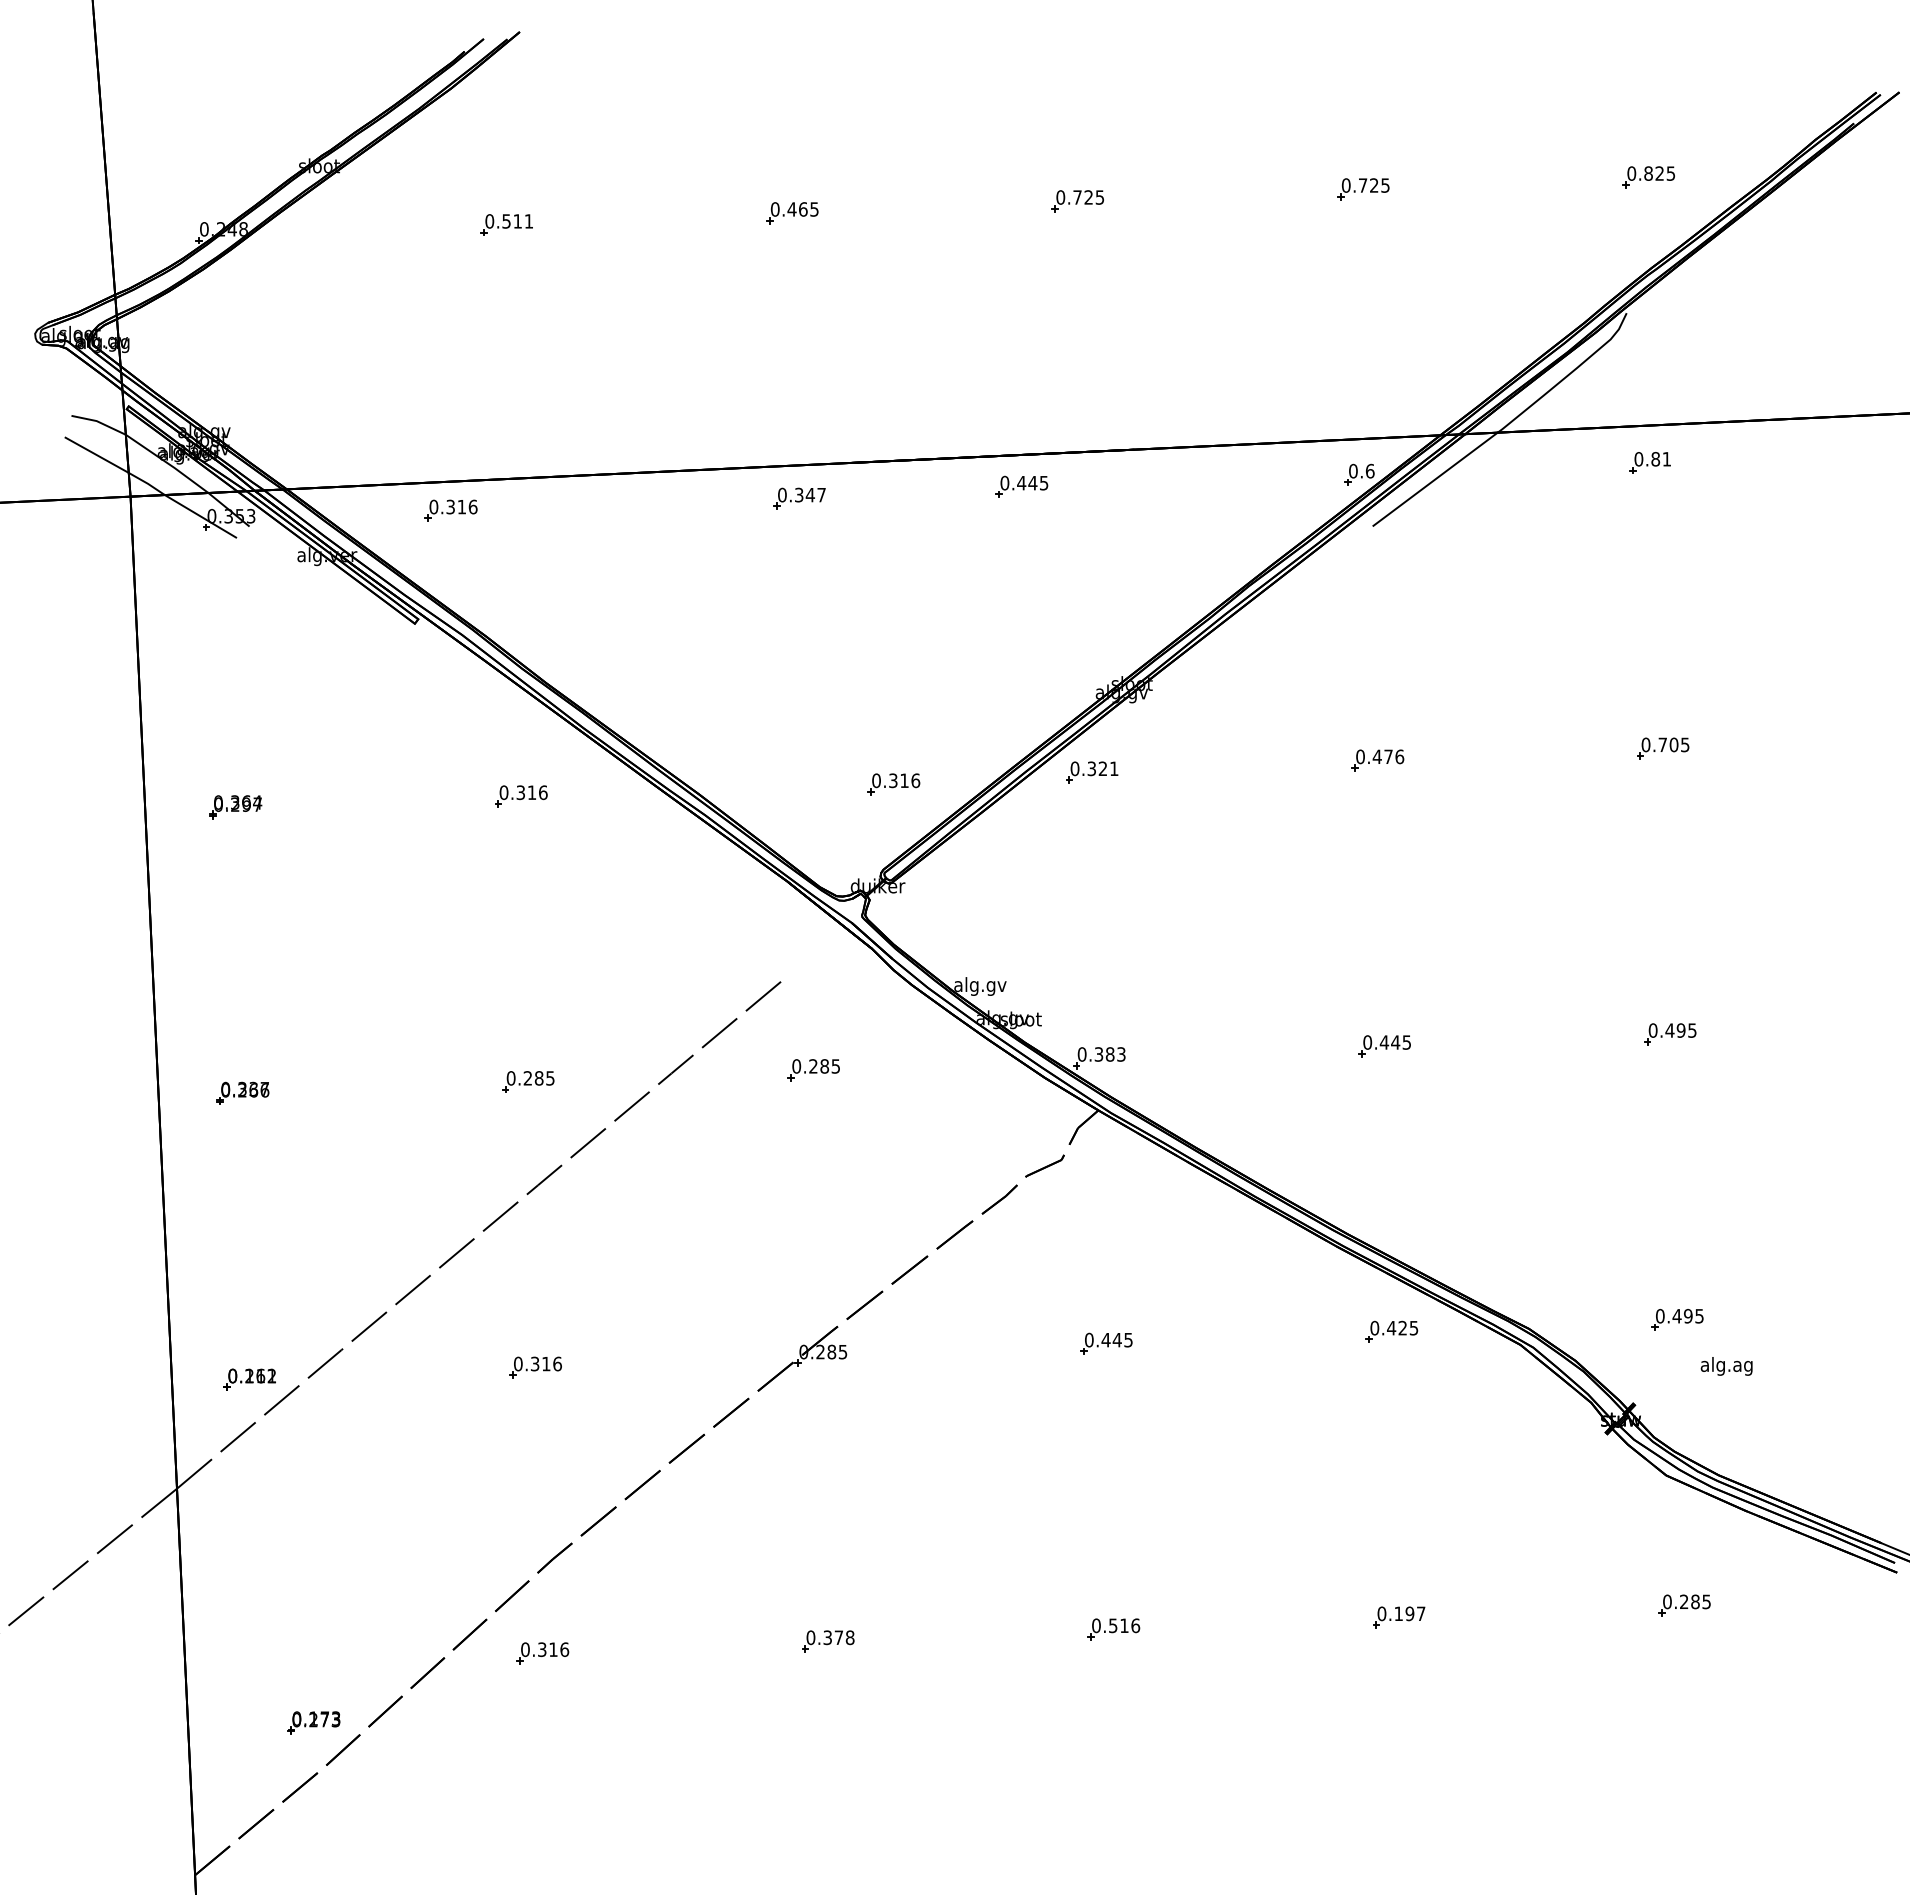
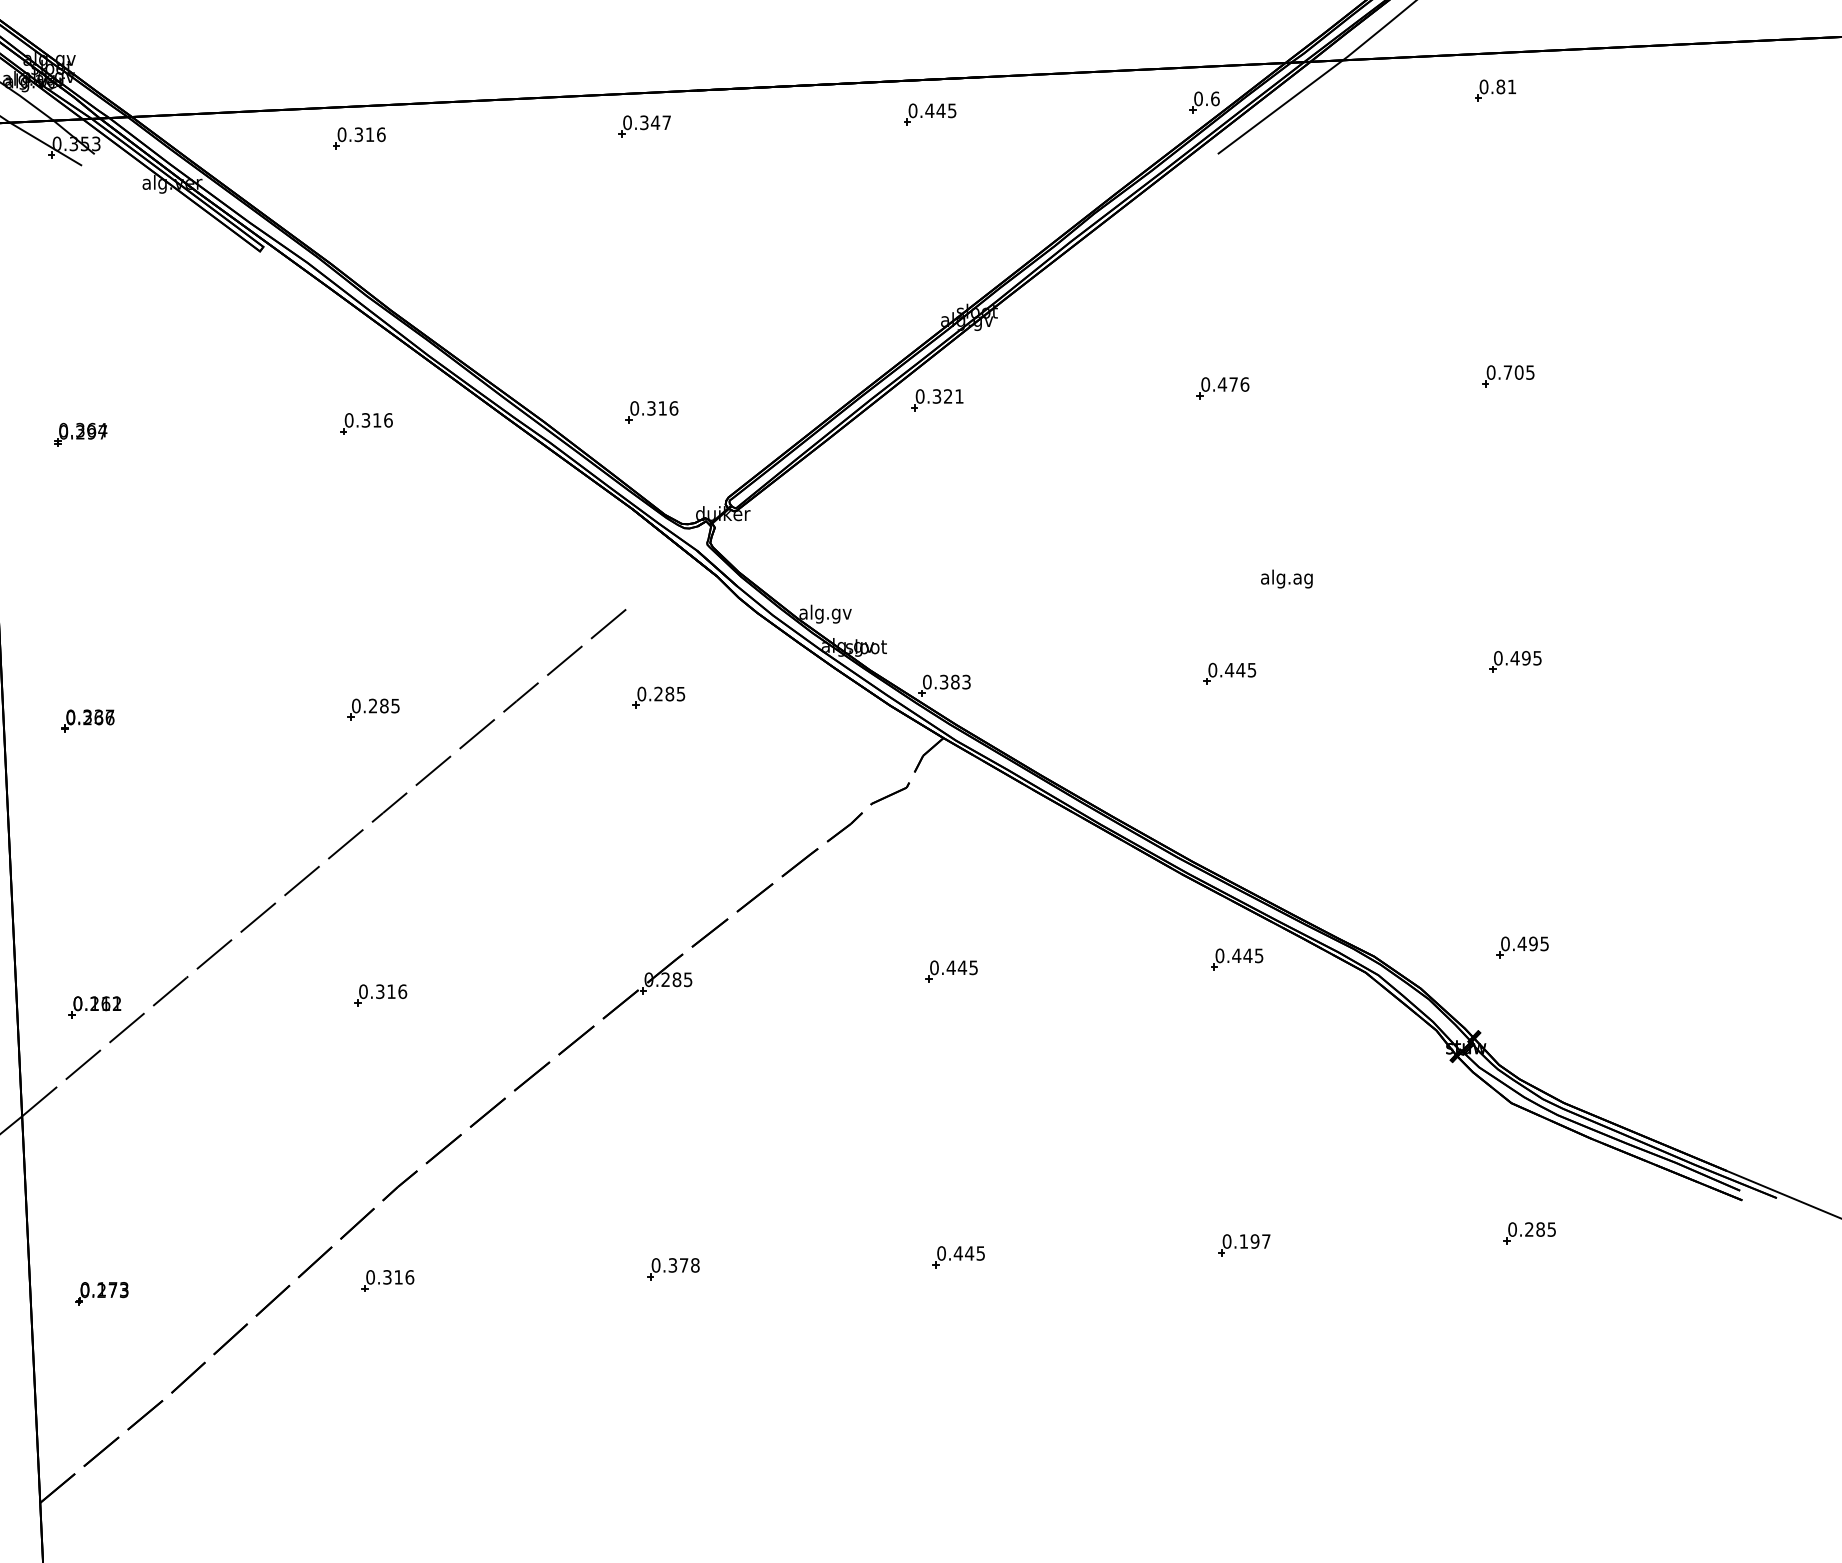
part: (1021, 486) -> (929, 114), moved
part: (450, 510) -> (358, 138), moved
part: (893, 784) -> (651, 412), moved
text: (1402, 1327) -> (1247, 955), 0.425 -> 0.445
text: (1726, 1366) -> (1286, 579), moved
text: (1124, 1625) -> (969, 1253), 0.516 -> 0.445
part: (313, 1722) -> (101, 1293), moved

